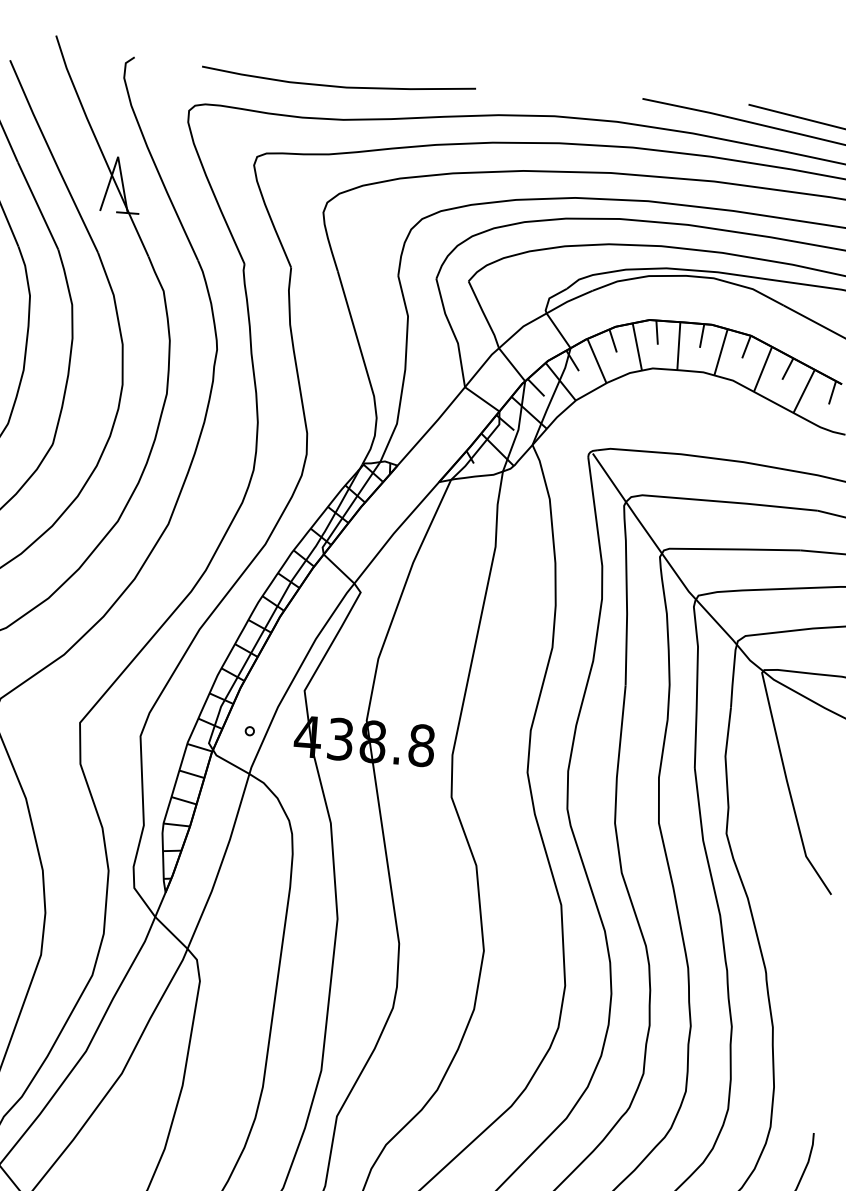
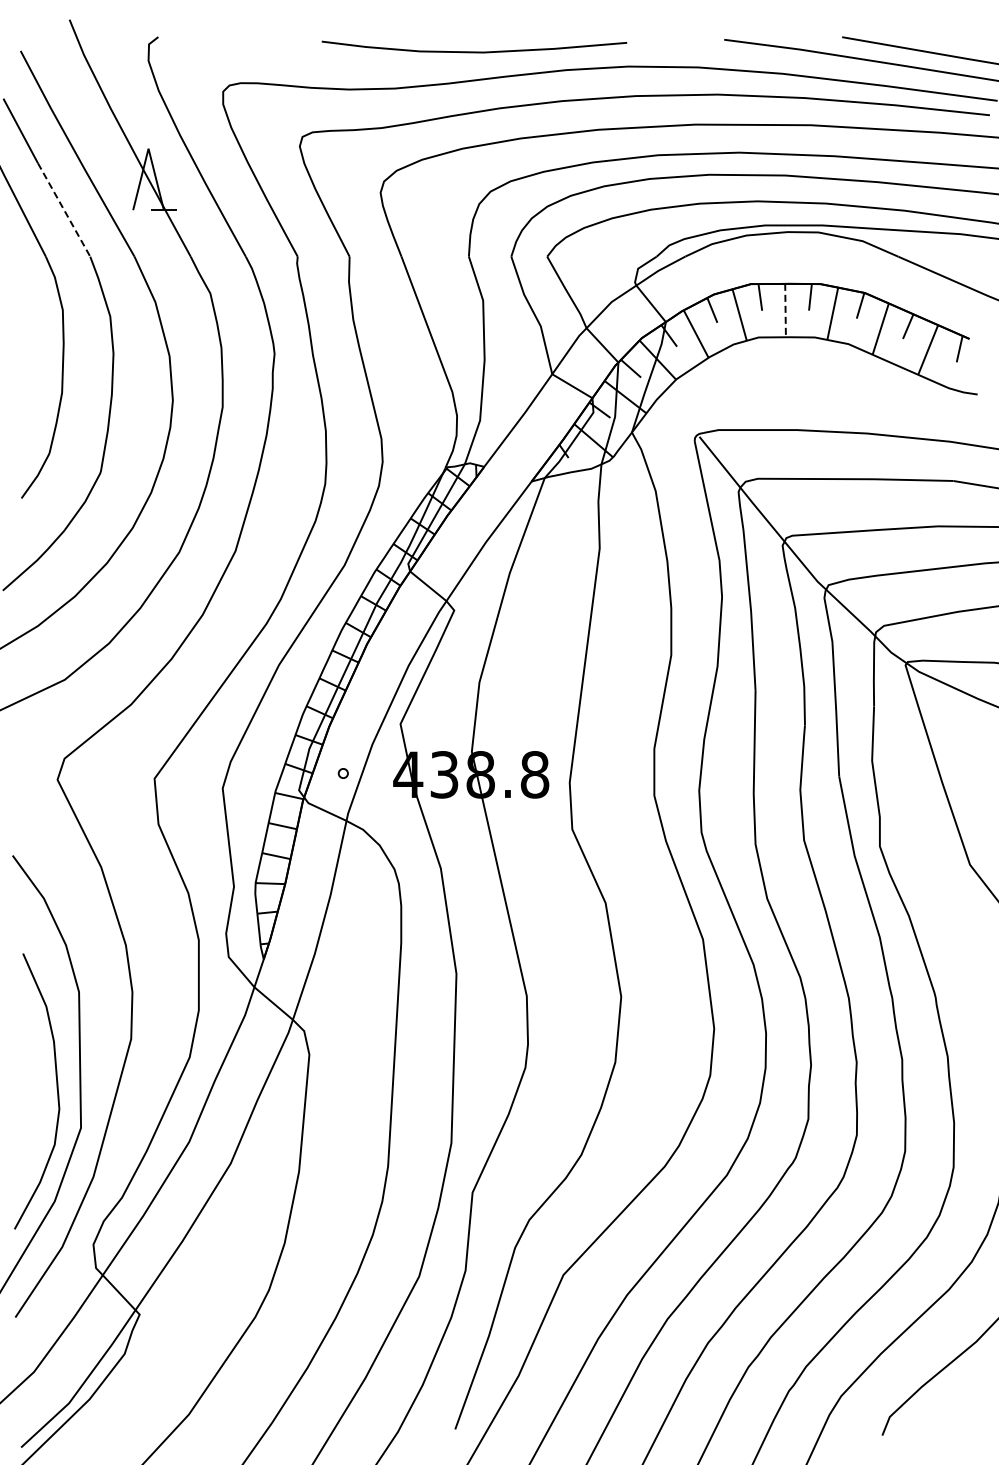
curve: (338, 86) -> (474, 51), moved
line: (38, 206) -> (64, 210), solid -> dashed
line: (678, 346) -> (785, 310), solid -> dashed

